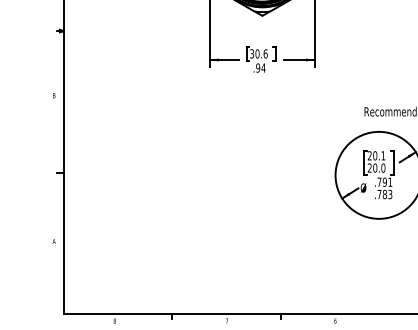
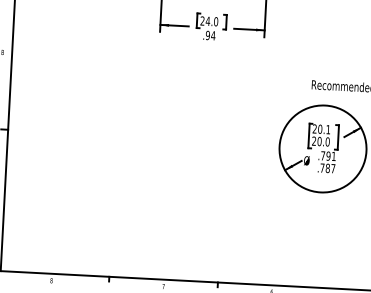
text: (258, 53) -> (209, 20), 30.6 -> 24.0
text: (390, 194) -> (333, 168), .783 -> .787

